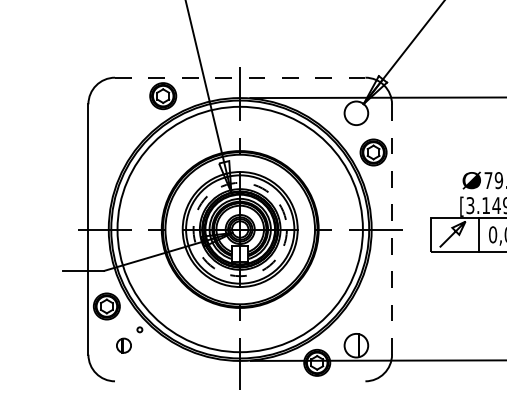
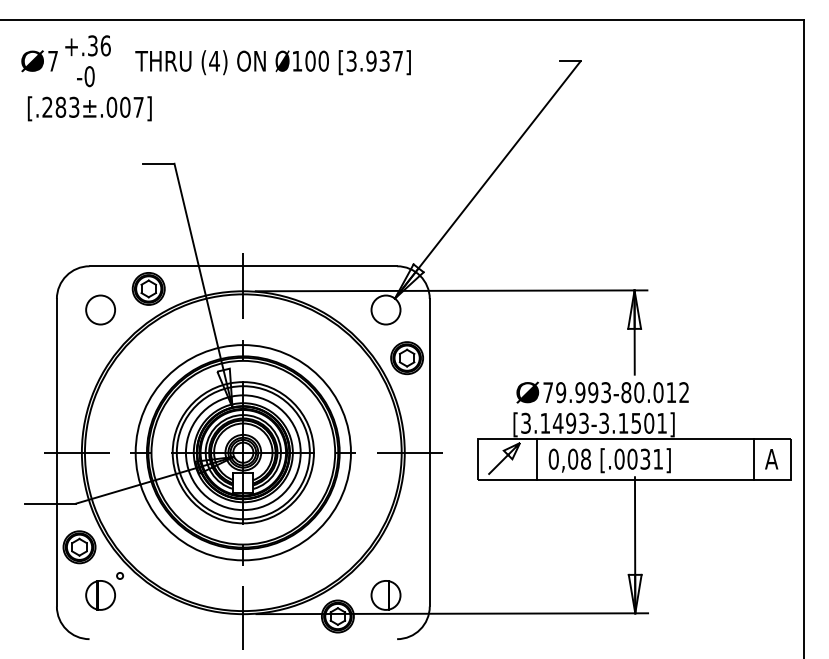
line: (240, 77) -> (243, 266), dashed -> solid
circle: (123, 112) -> (100, 309), added
circle: (239, 229) -> (242, 452), dashed -> solid
circle: (239, 229) -> (242, 452), size x0.71
line: (391, 229) -> (429, 452), dashed -> solid
part: (123, 345) -> (100, 595), size x1.67

